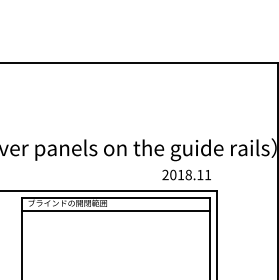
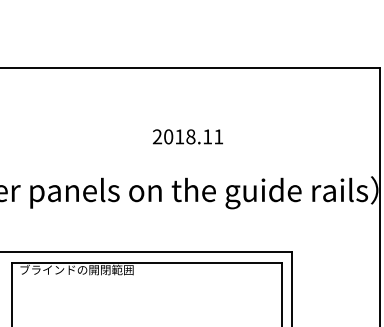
text: (186, 174) -> (187, 136), moved
line: (116, 210) -> (147, 280), removed

